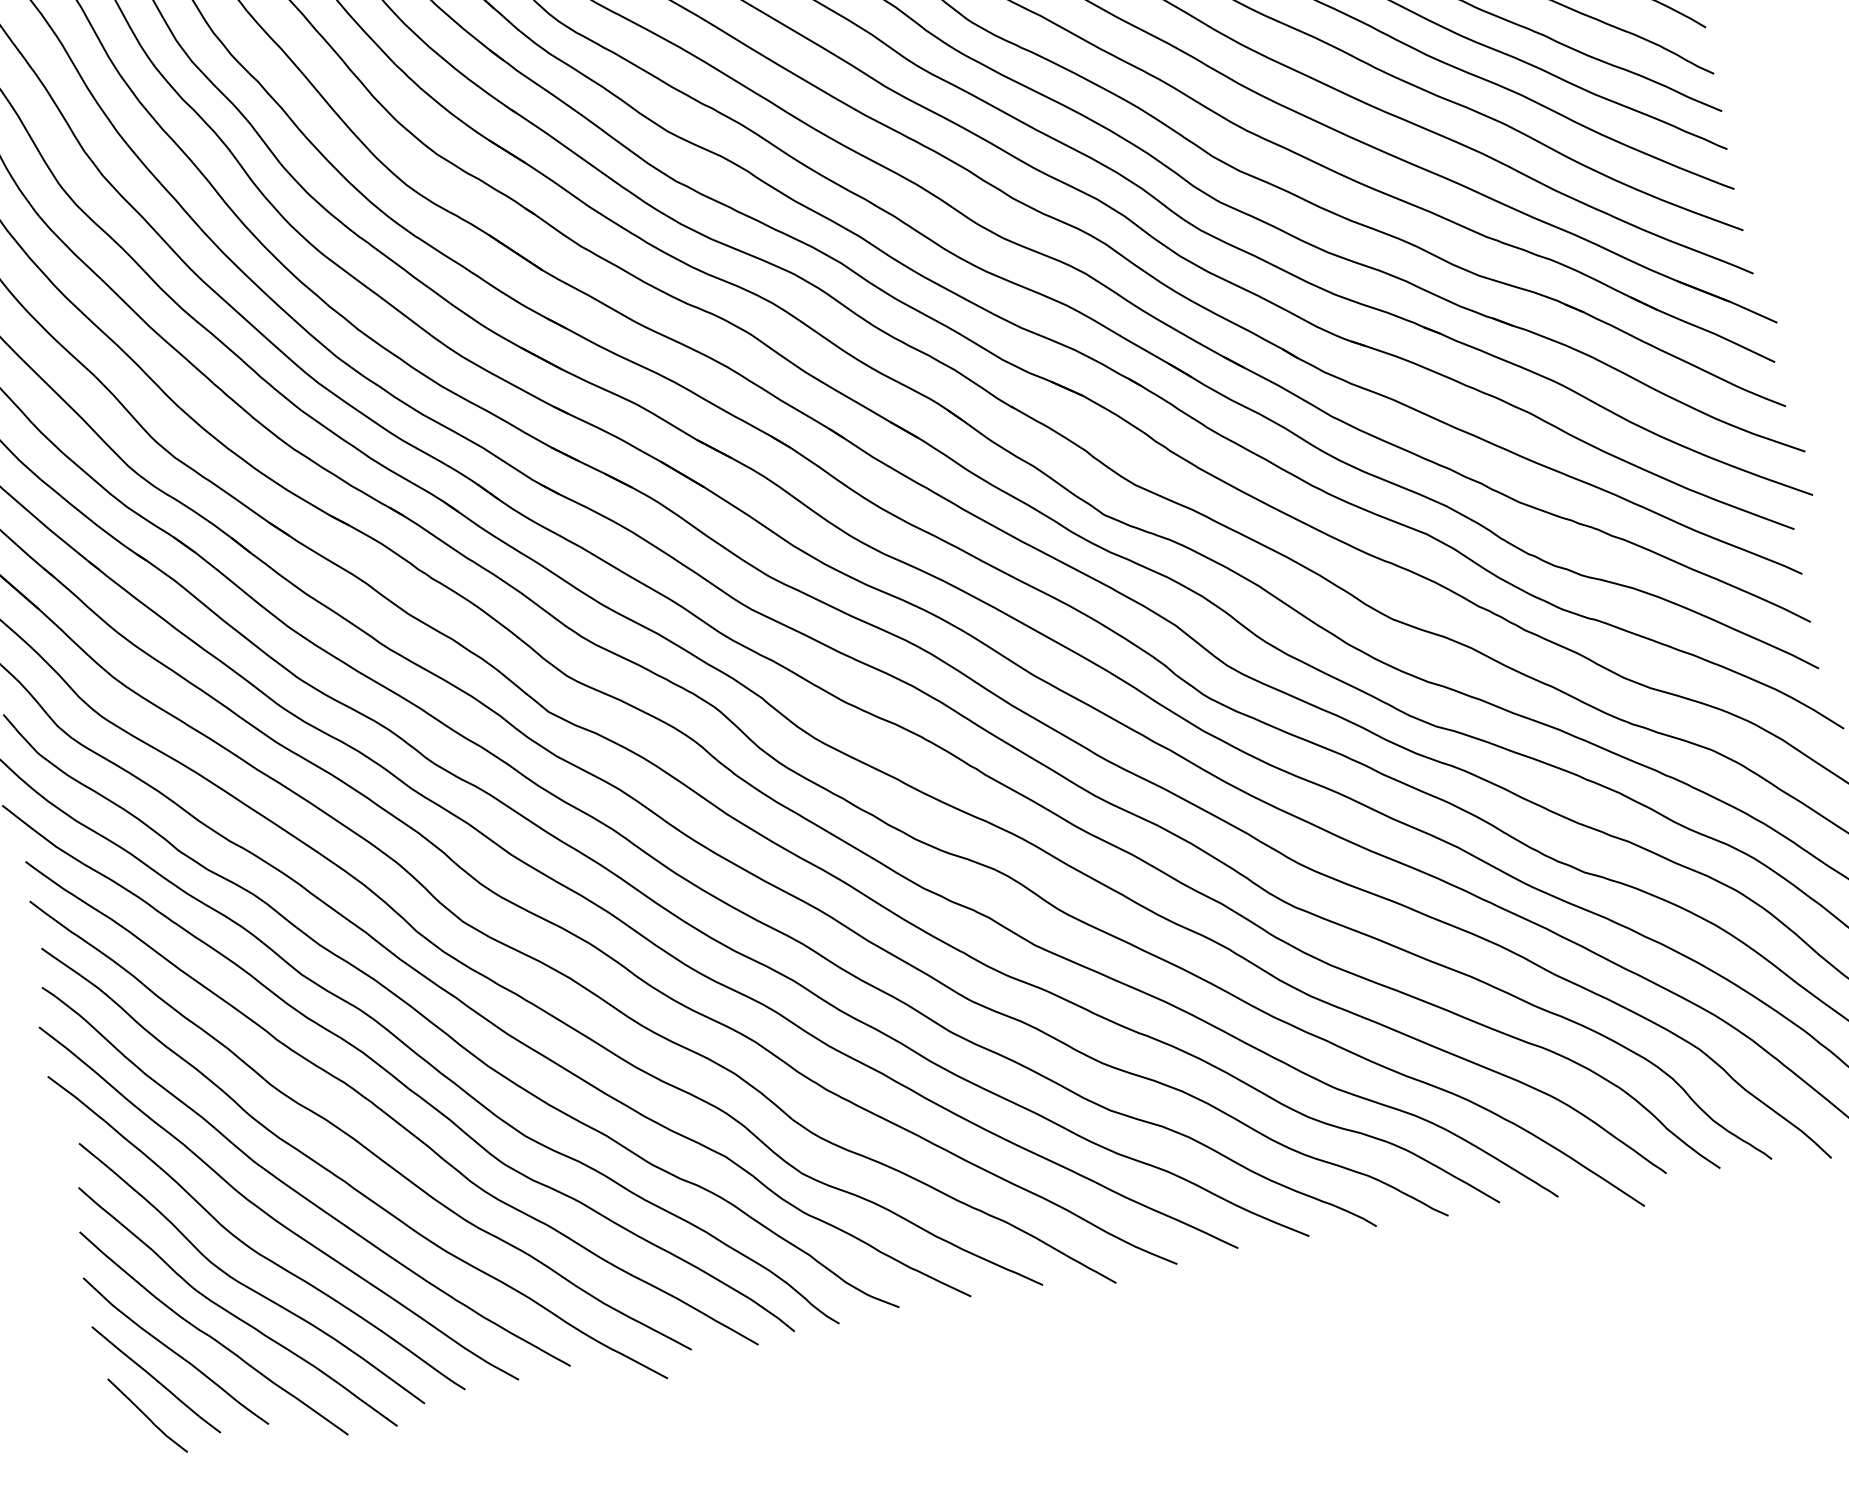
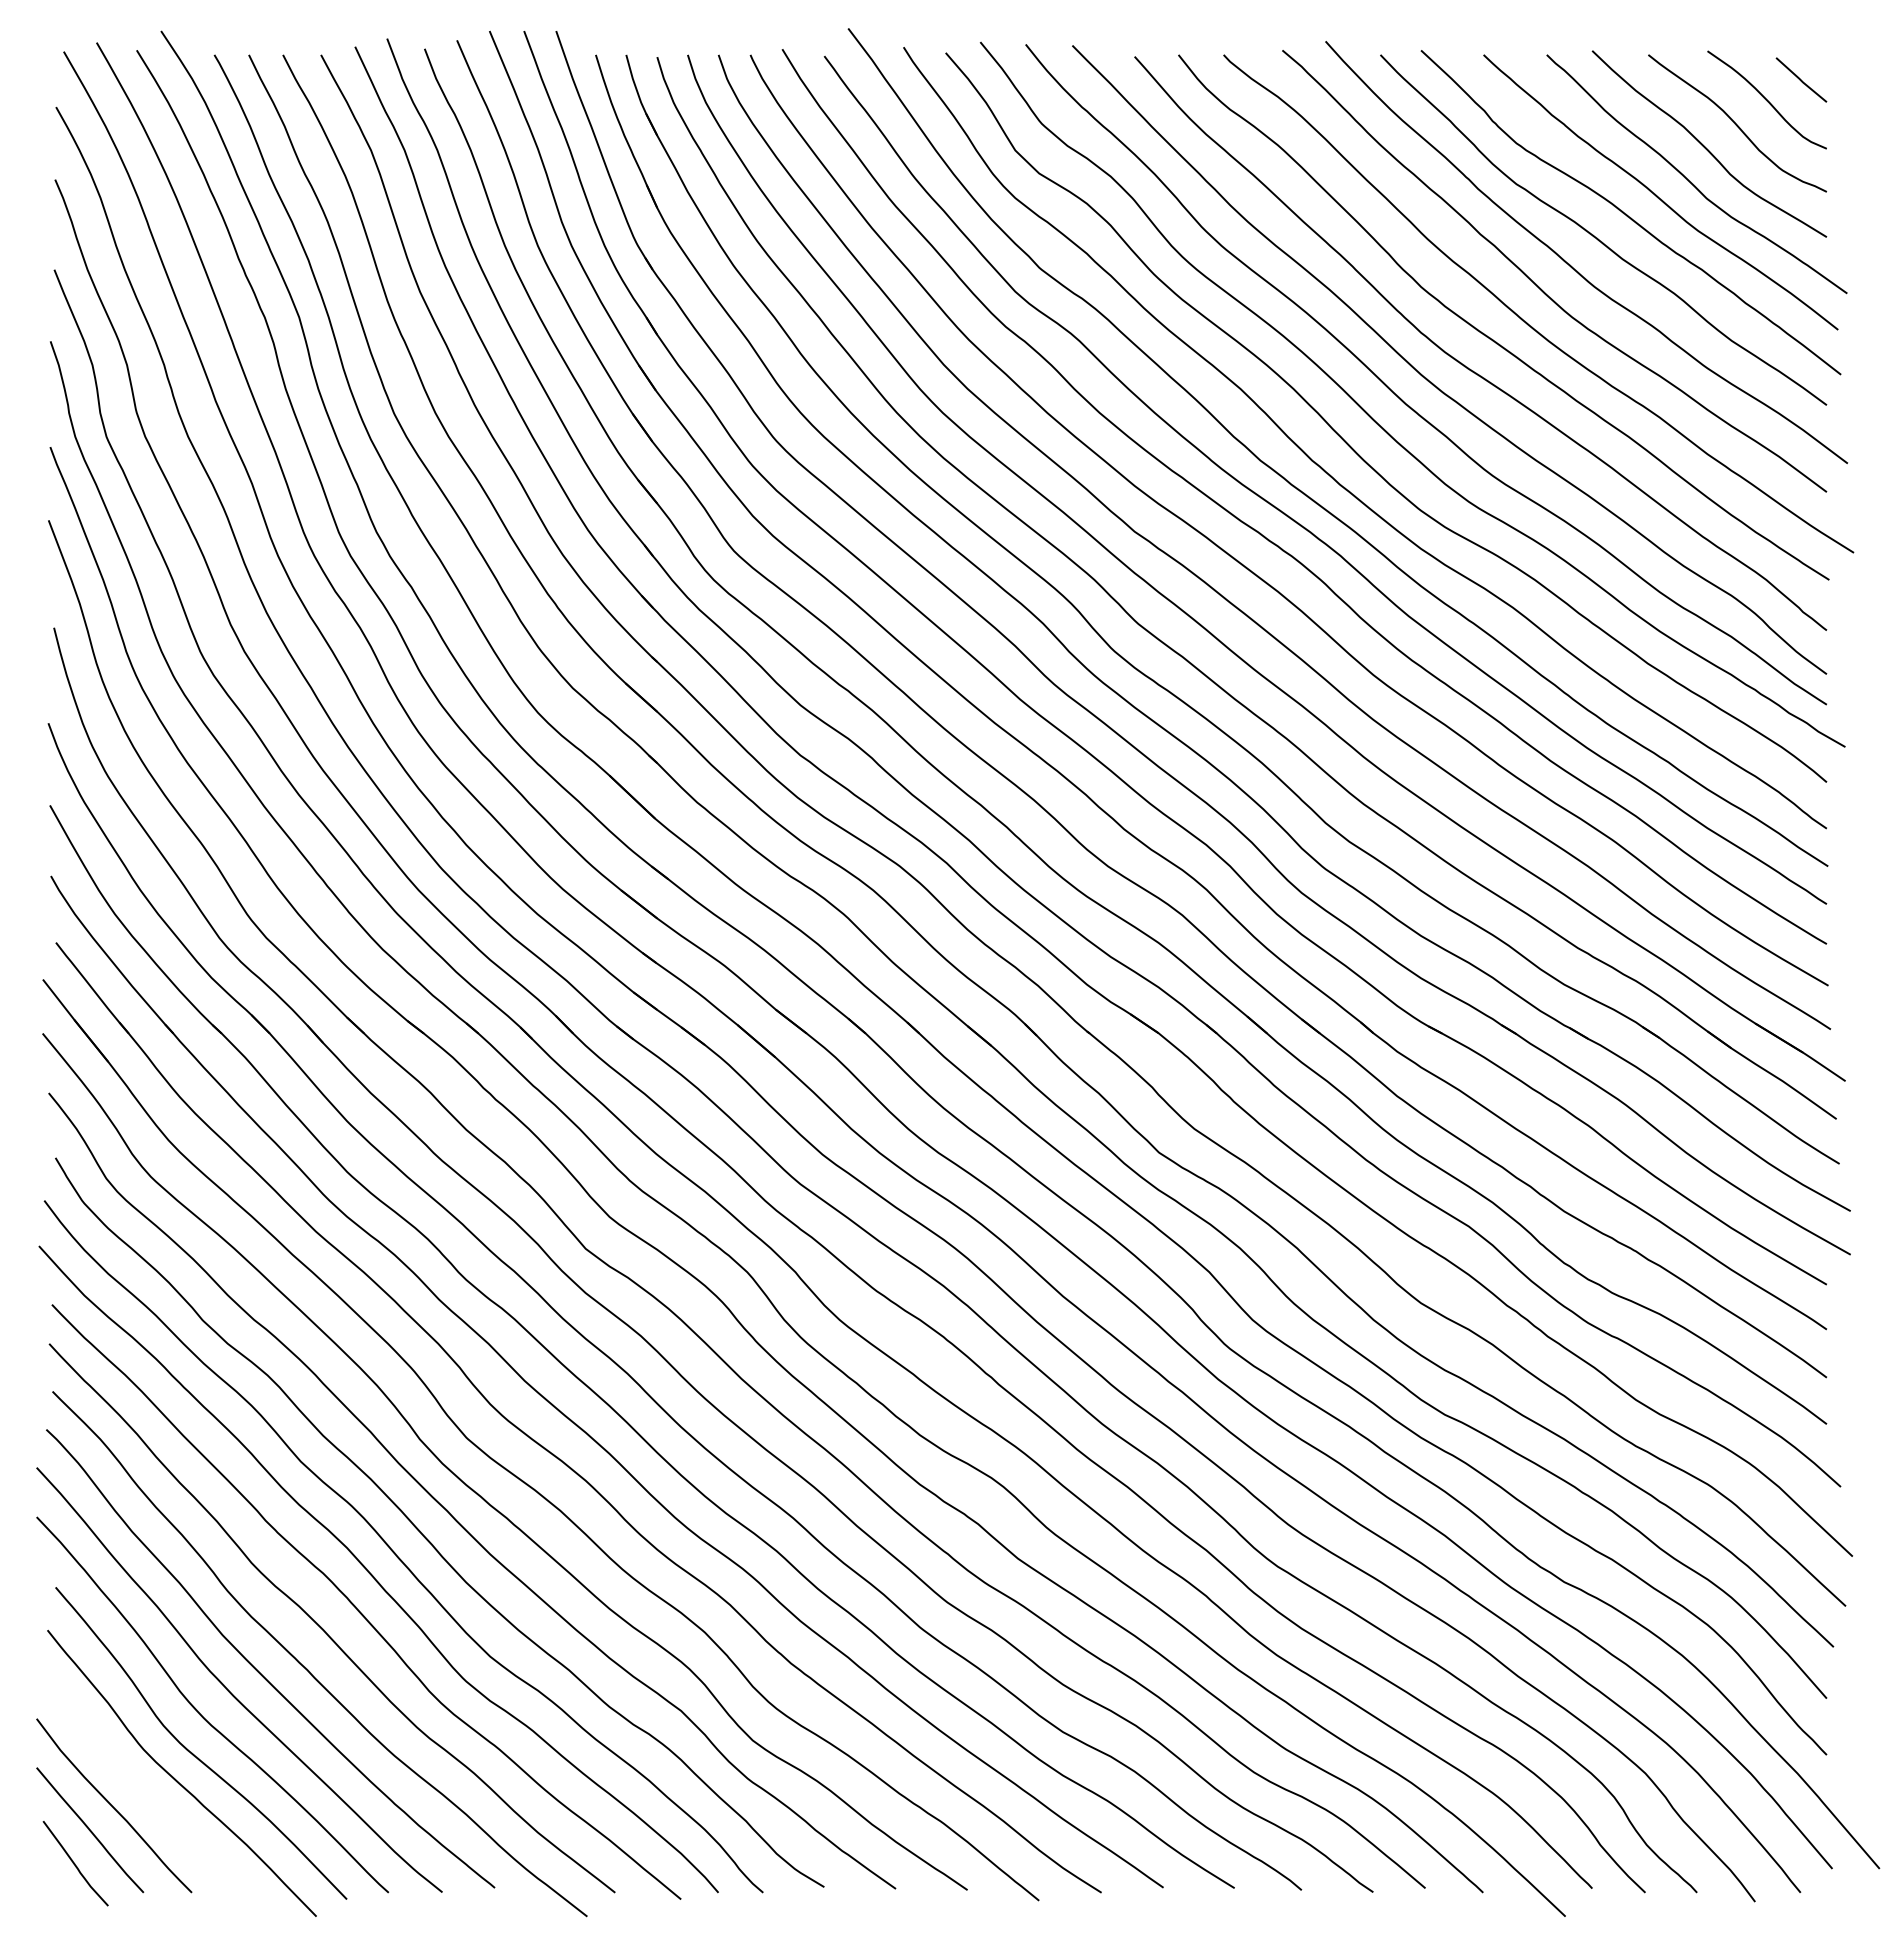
curve: (210, 1335) -> (150, 1796), removed

